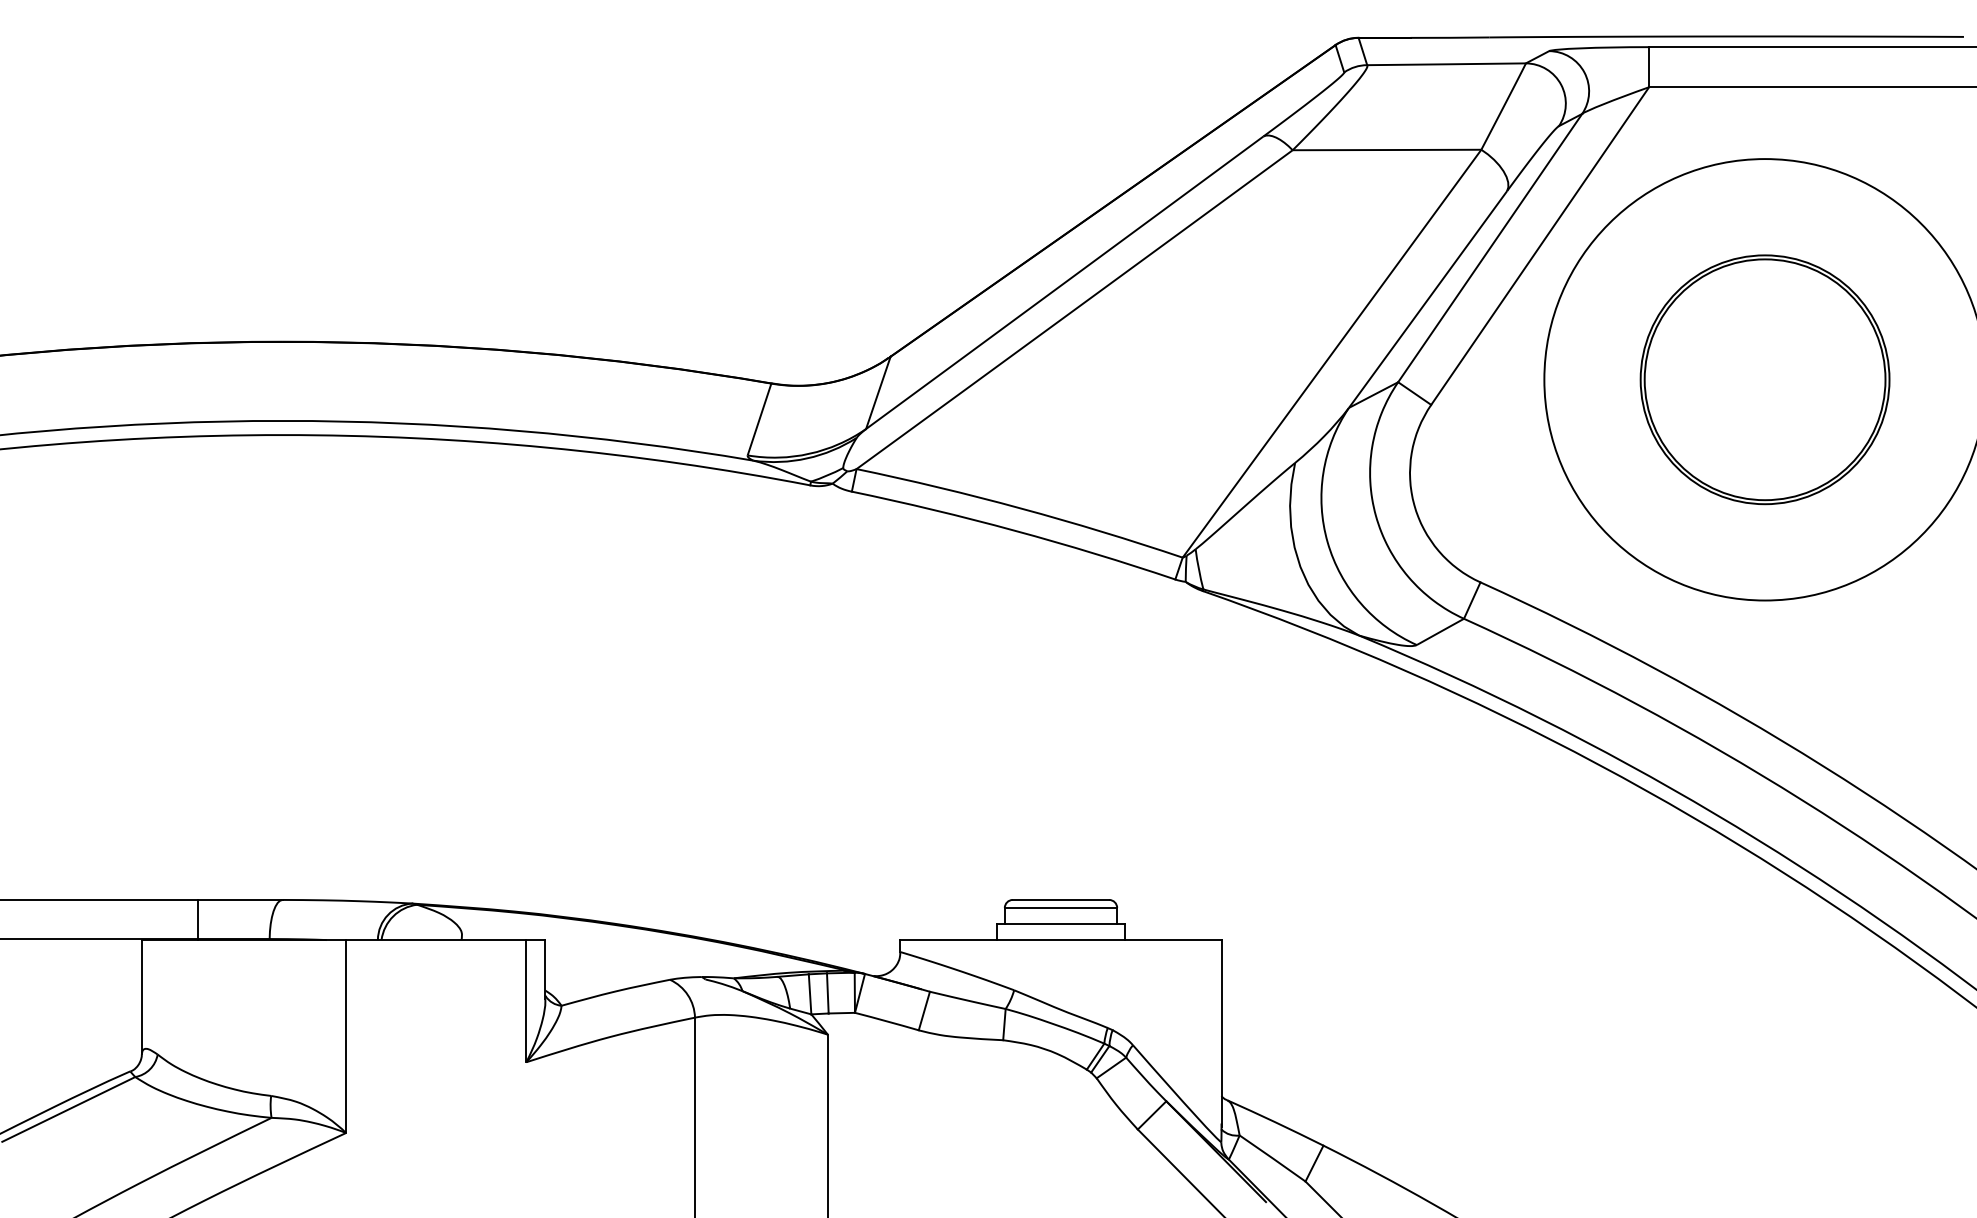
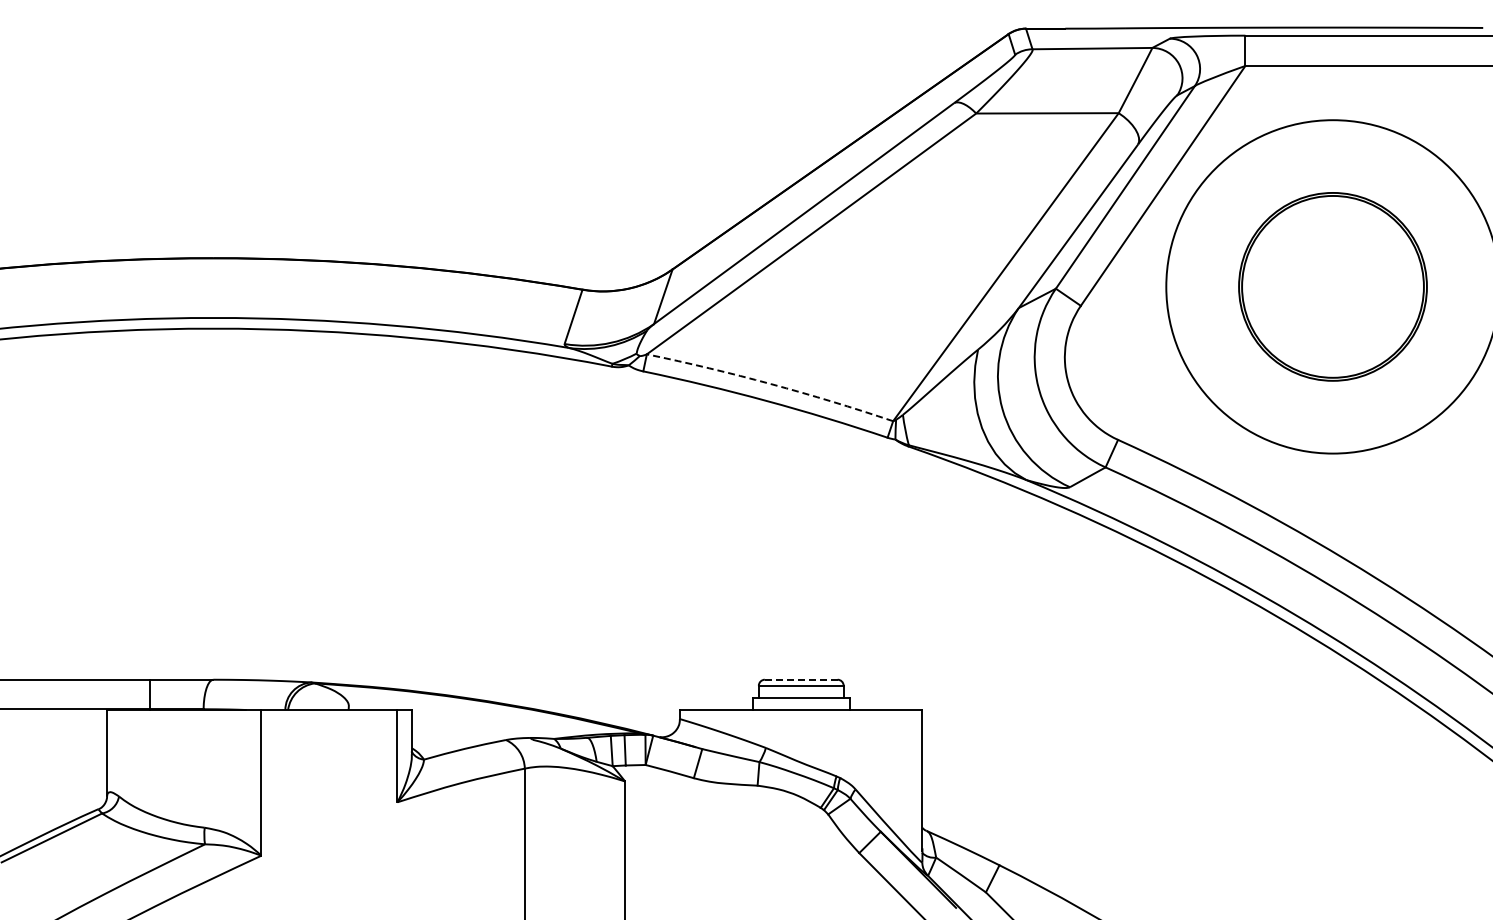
arc: (1021, 509) -> (771, 384), solid -> dashed
line: (1061, 899) -> (801, 679), solid -> dashed

